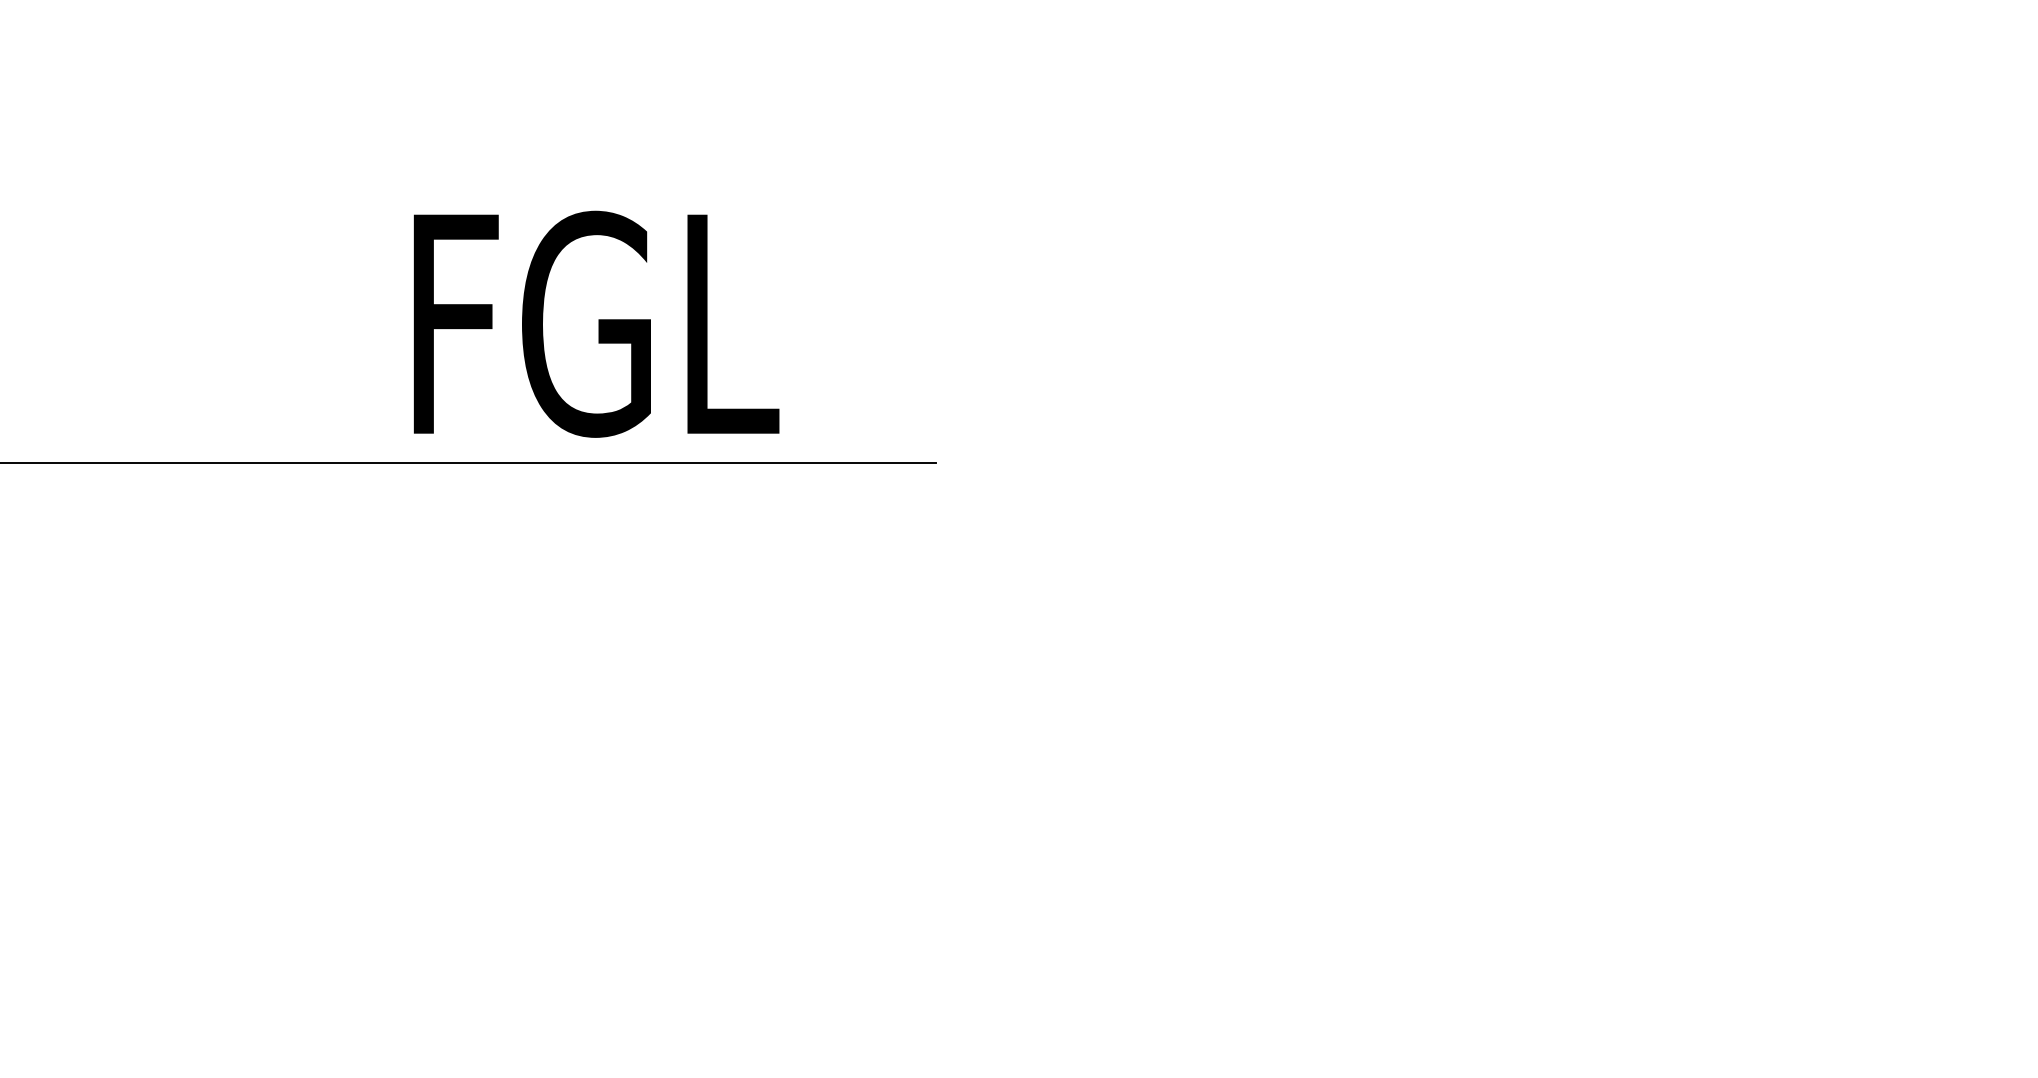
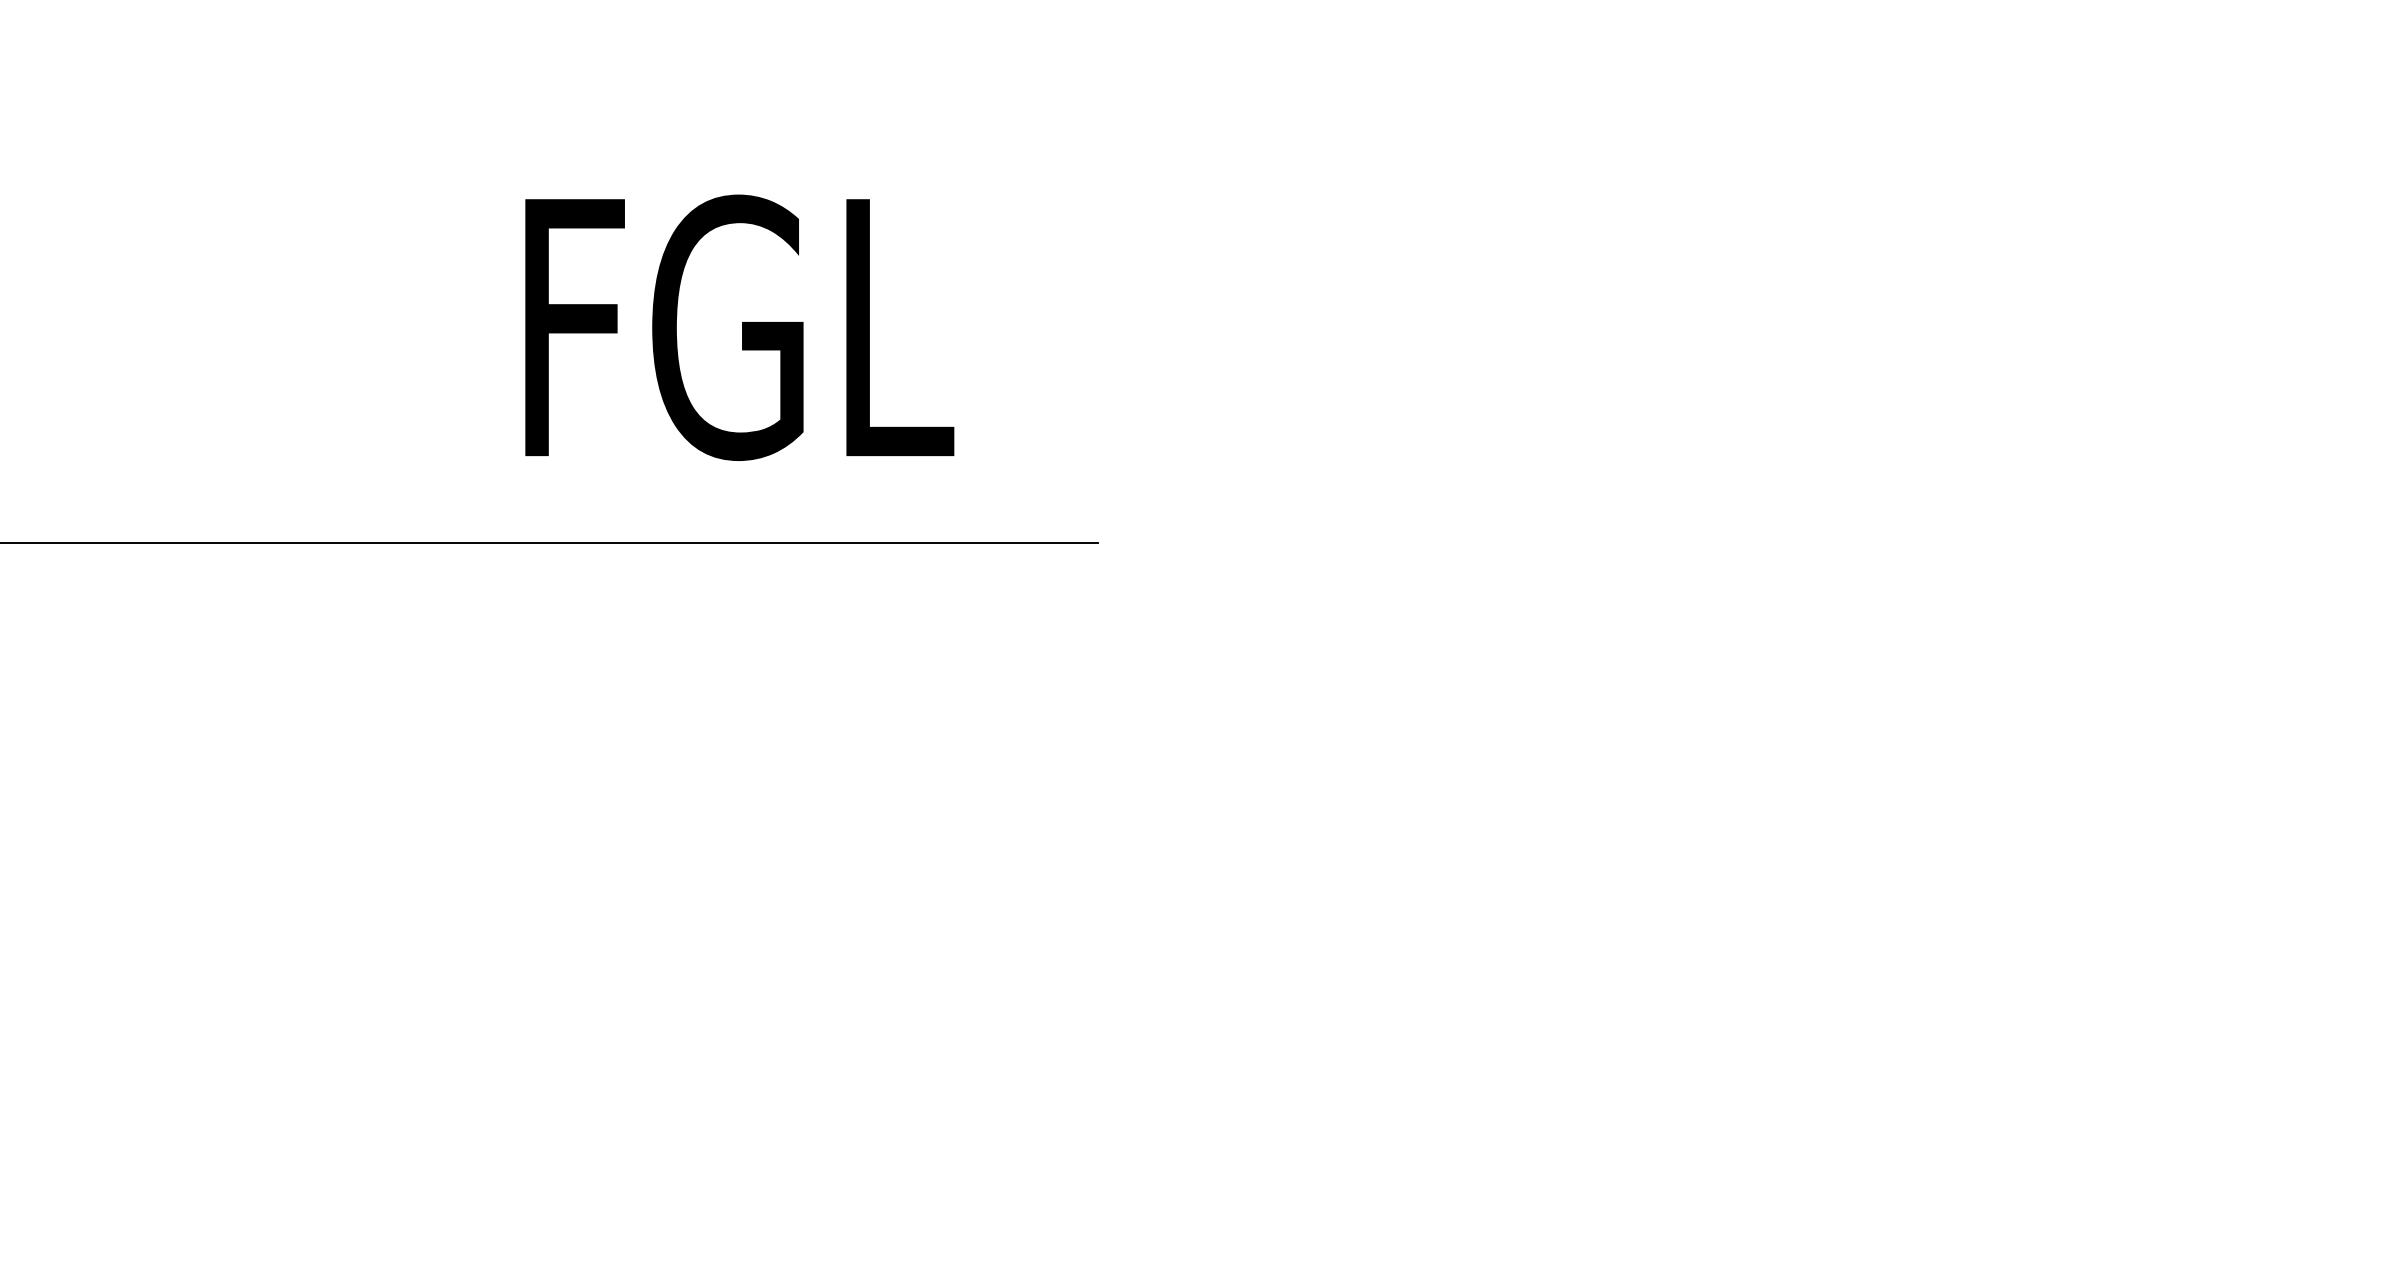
text: (596, 323) -> (739, 326), moved

